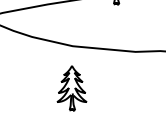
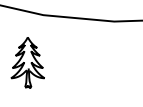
part: (71, 88) -> (27, 62), moved

